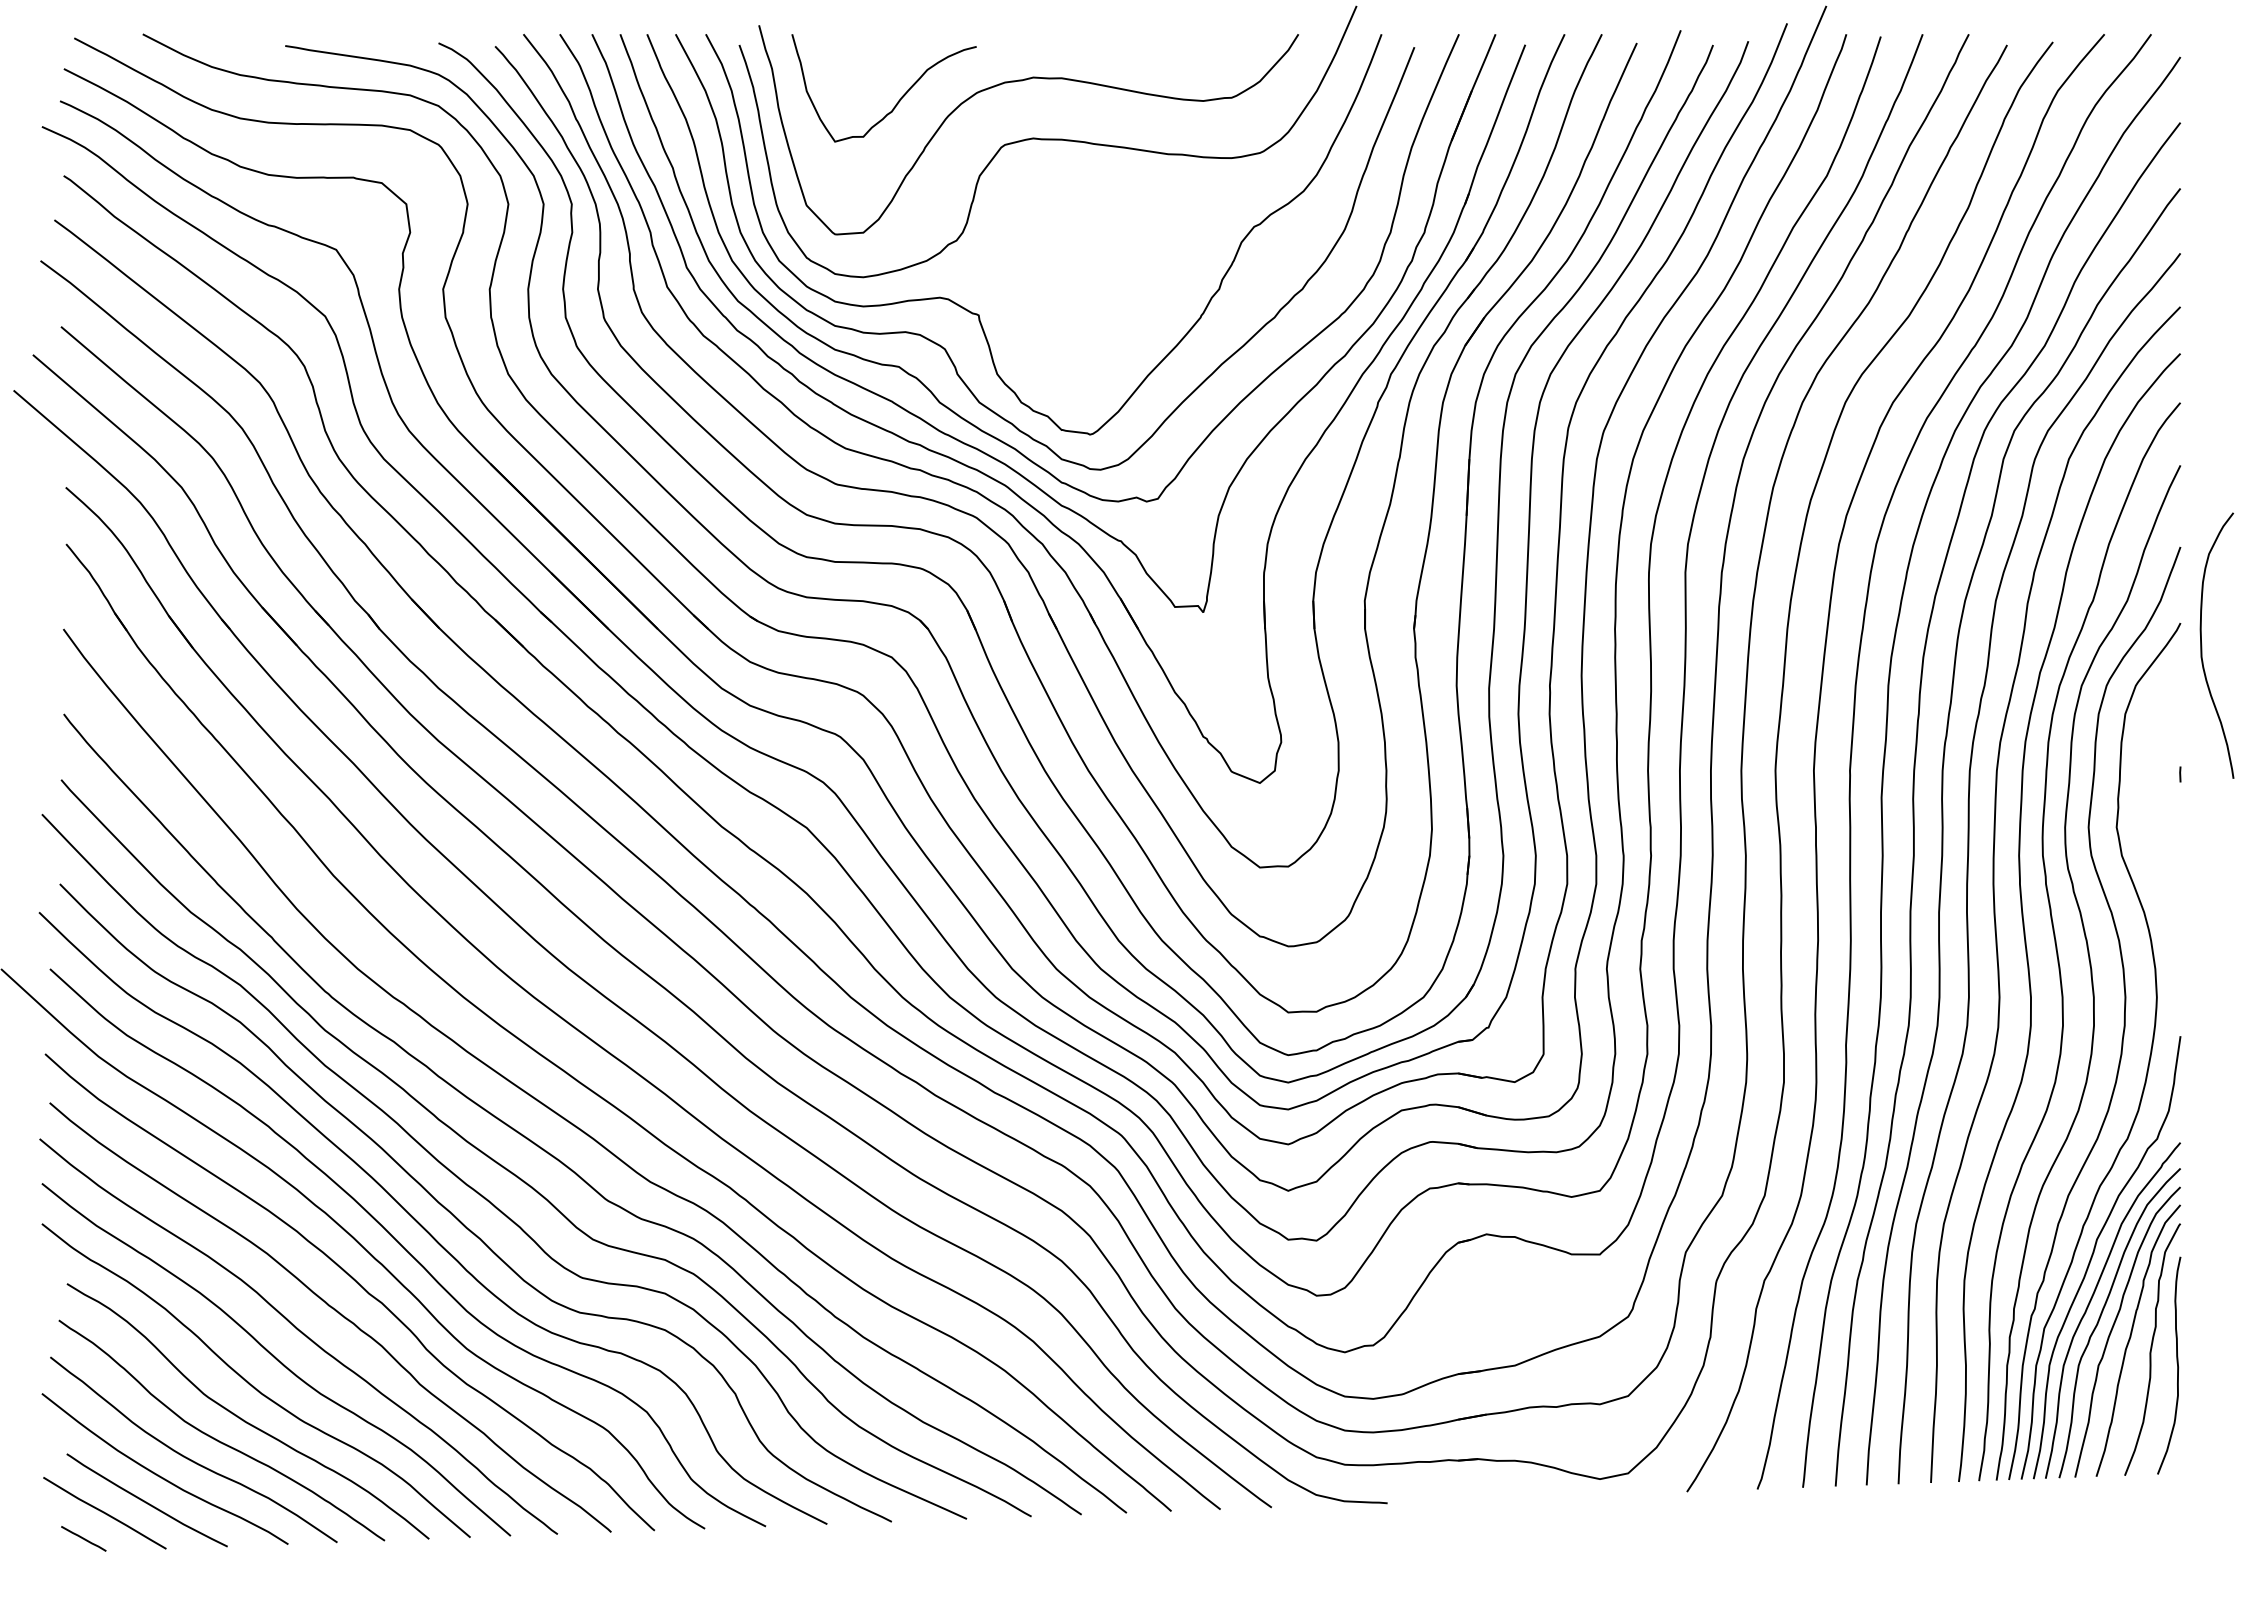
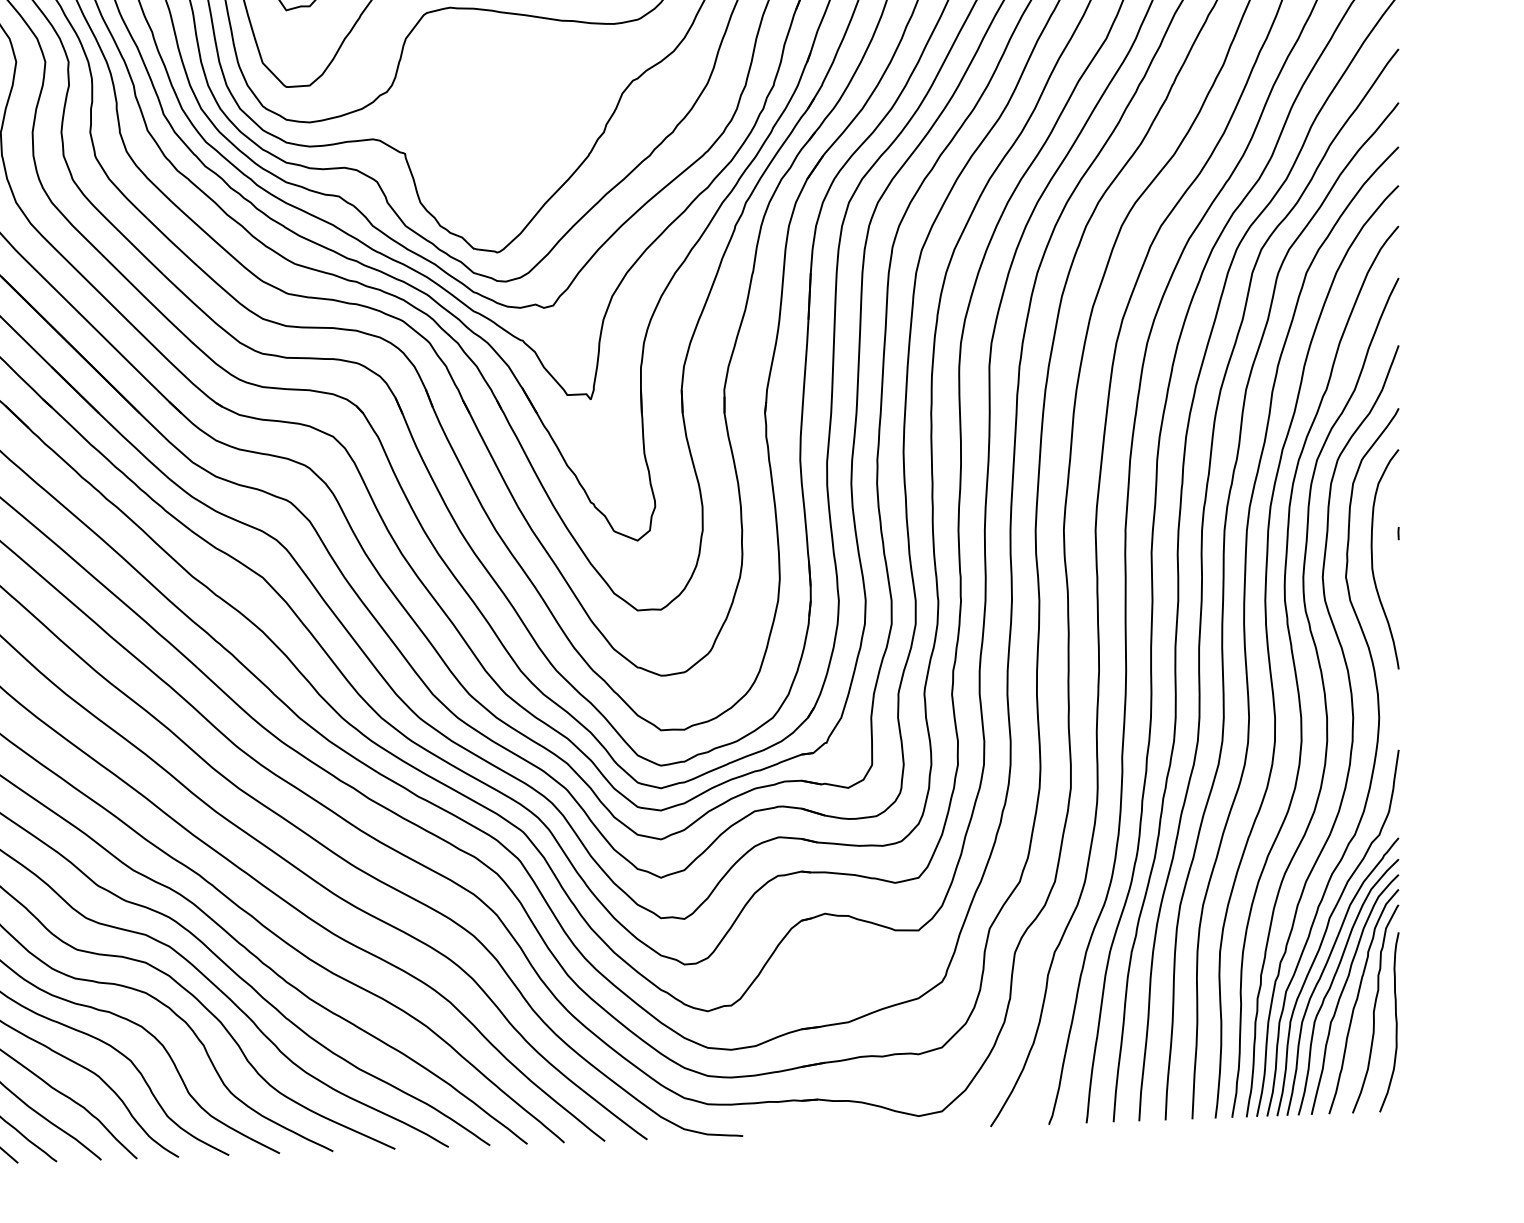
curve: (2202, 645) -> (1373, 559), moved

